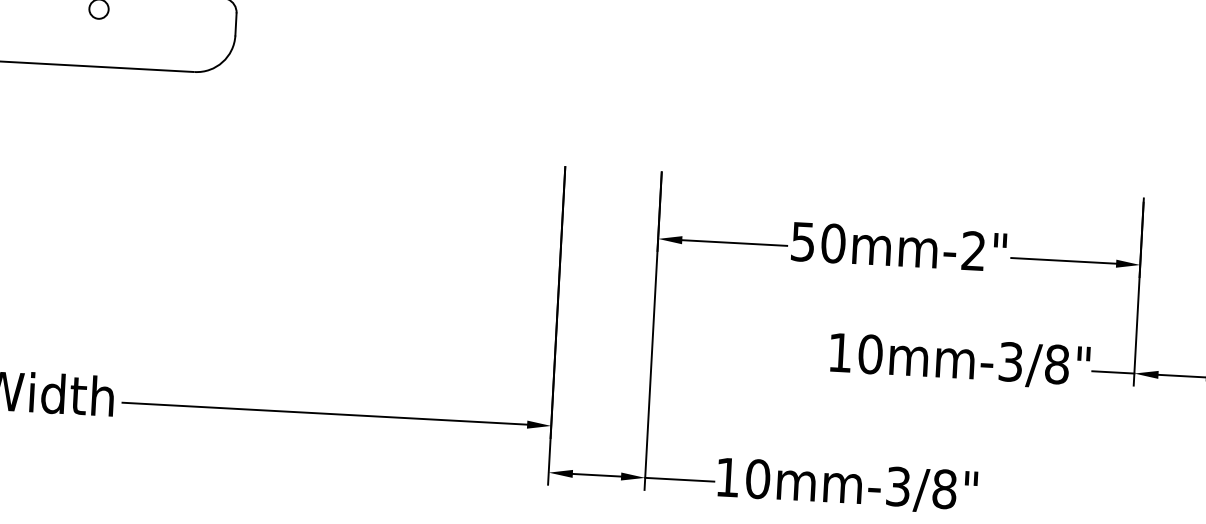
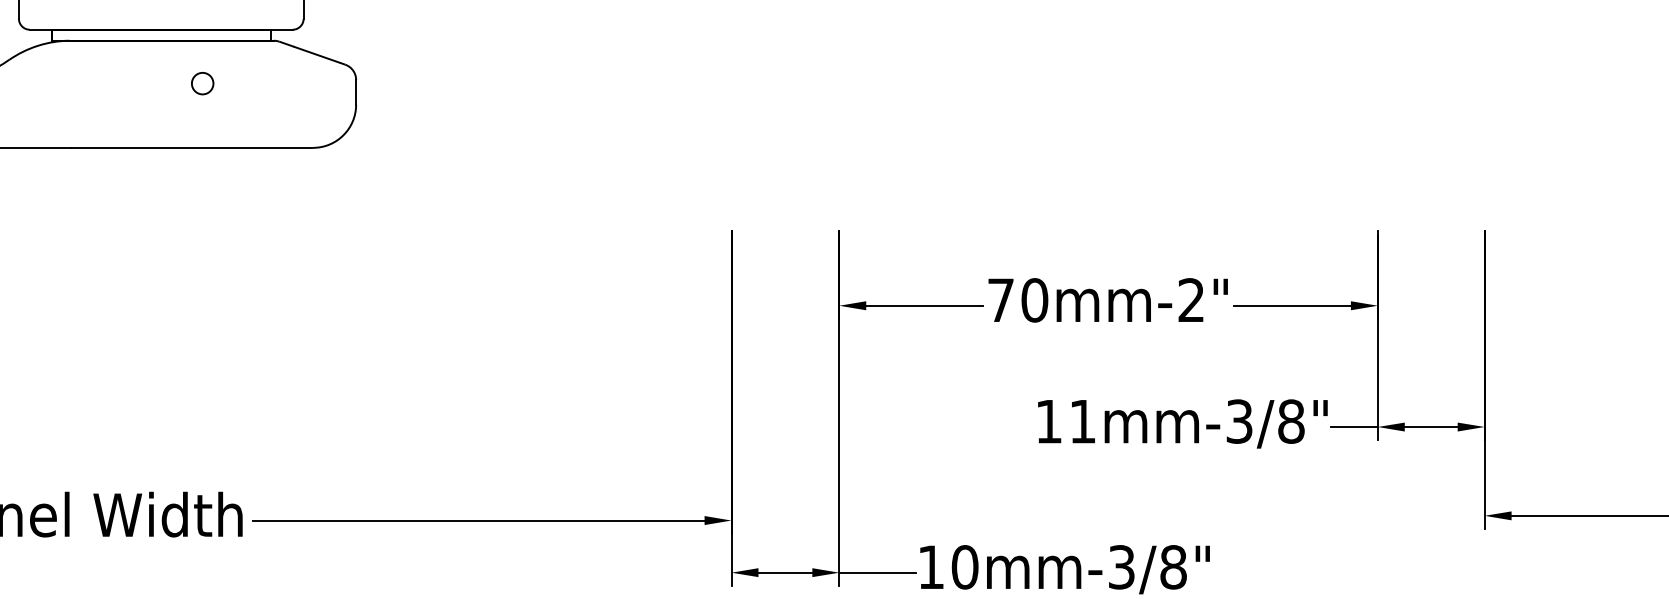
text: (802, 242) -> (1000, 300), 50mm-2" -> 70mm-2"
text: (870, 354) -> (1082, 421), 10mm-3/8" -> 11mm-3/8"

